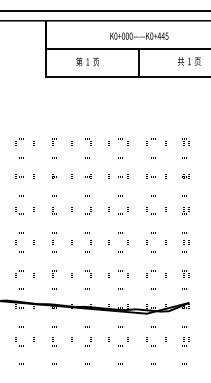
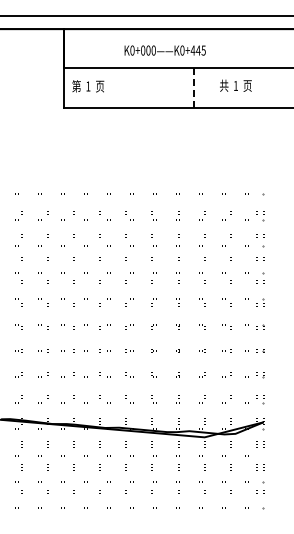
text: (138, 36) -> (164, 50), moved
text: (87, 61) -> (88, 86), moved
text: (189, 61) -> (235, 85), moved
line: (139, 62) -> (194, 87), solid -> dashed

